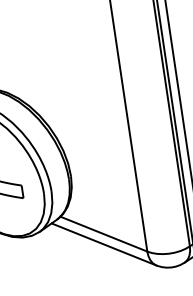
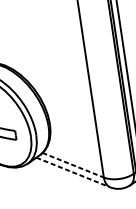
line: (103, 234) -> (72, 165), solid -> dashed
line: (104, 244) -> (73, 172), solid -> dashed

